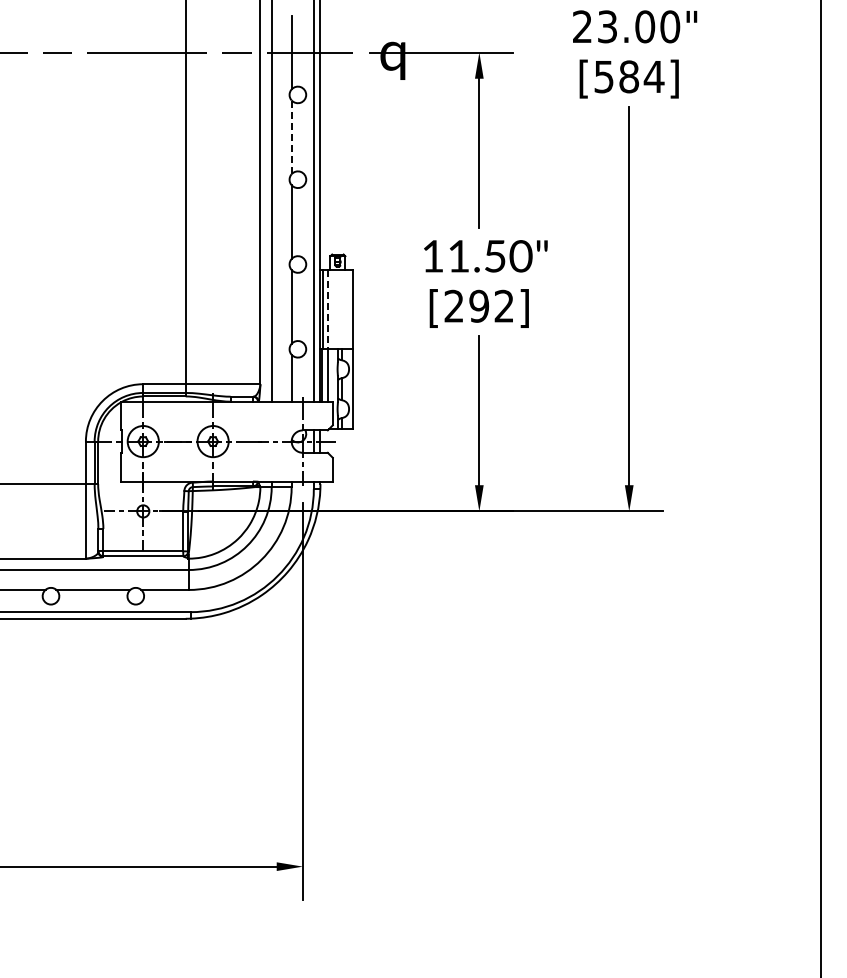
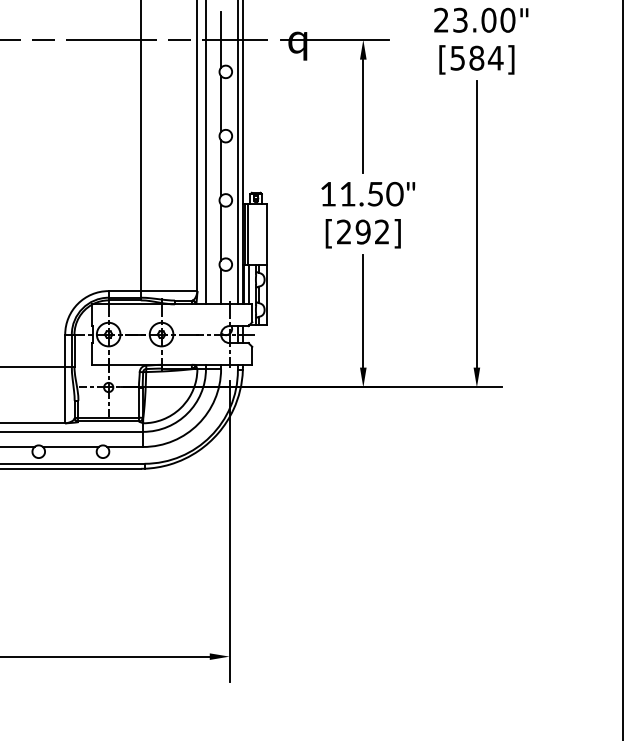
line: (291, 137) -> (220, 104), dashed -> solid
line: (327, 309) -> (248, 234), dashed -> solid

